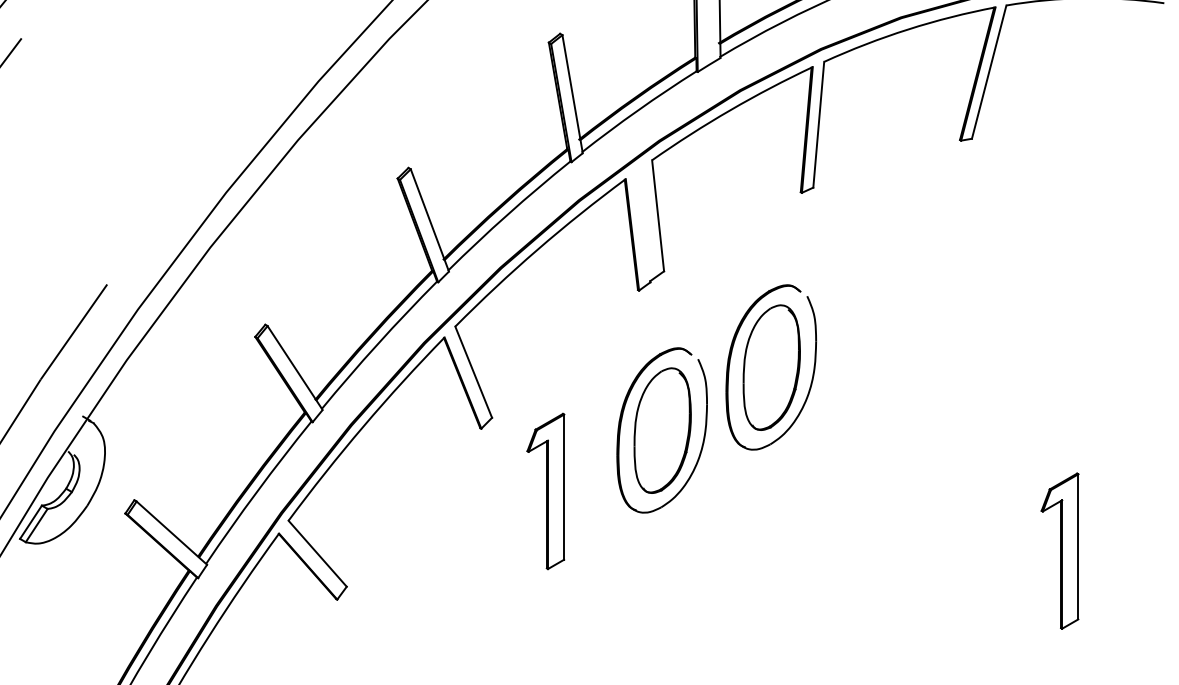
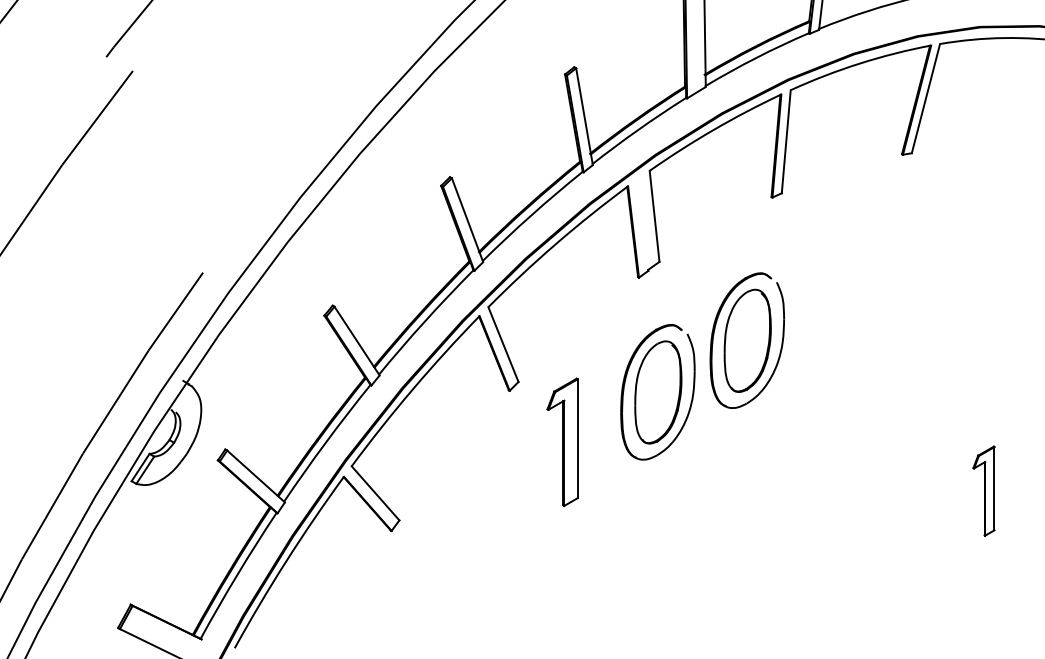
part: (1059, 550) -> (983, 490), size x0.7

